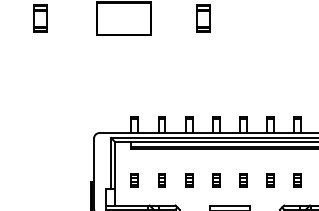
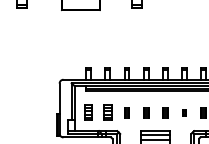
part: (134, 180) -> (88, 113), size x1.6
part: (161, 180) -> (107, 113), size x1.6
part: (270, 180) -> (184, 113), size x0.6

